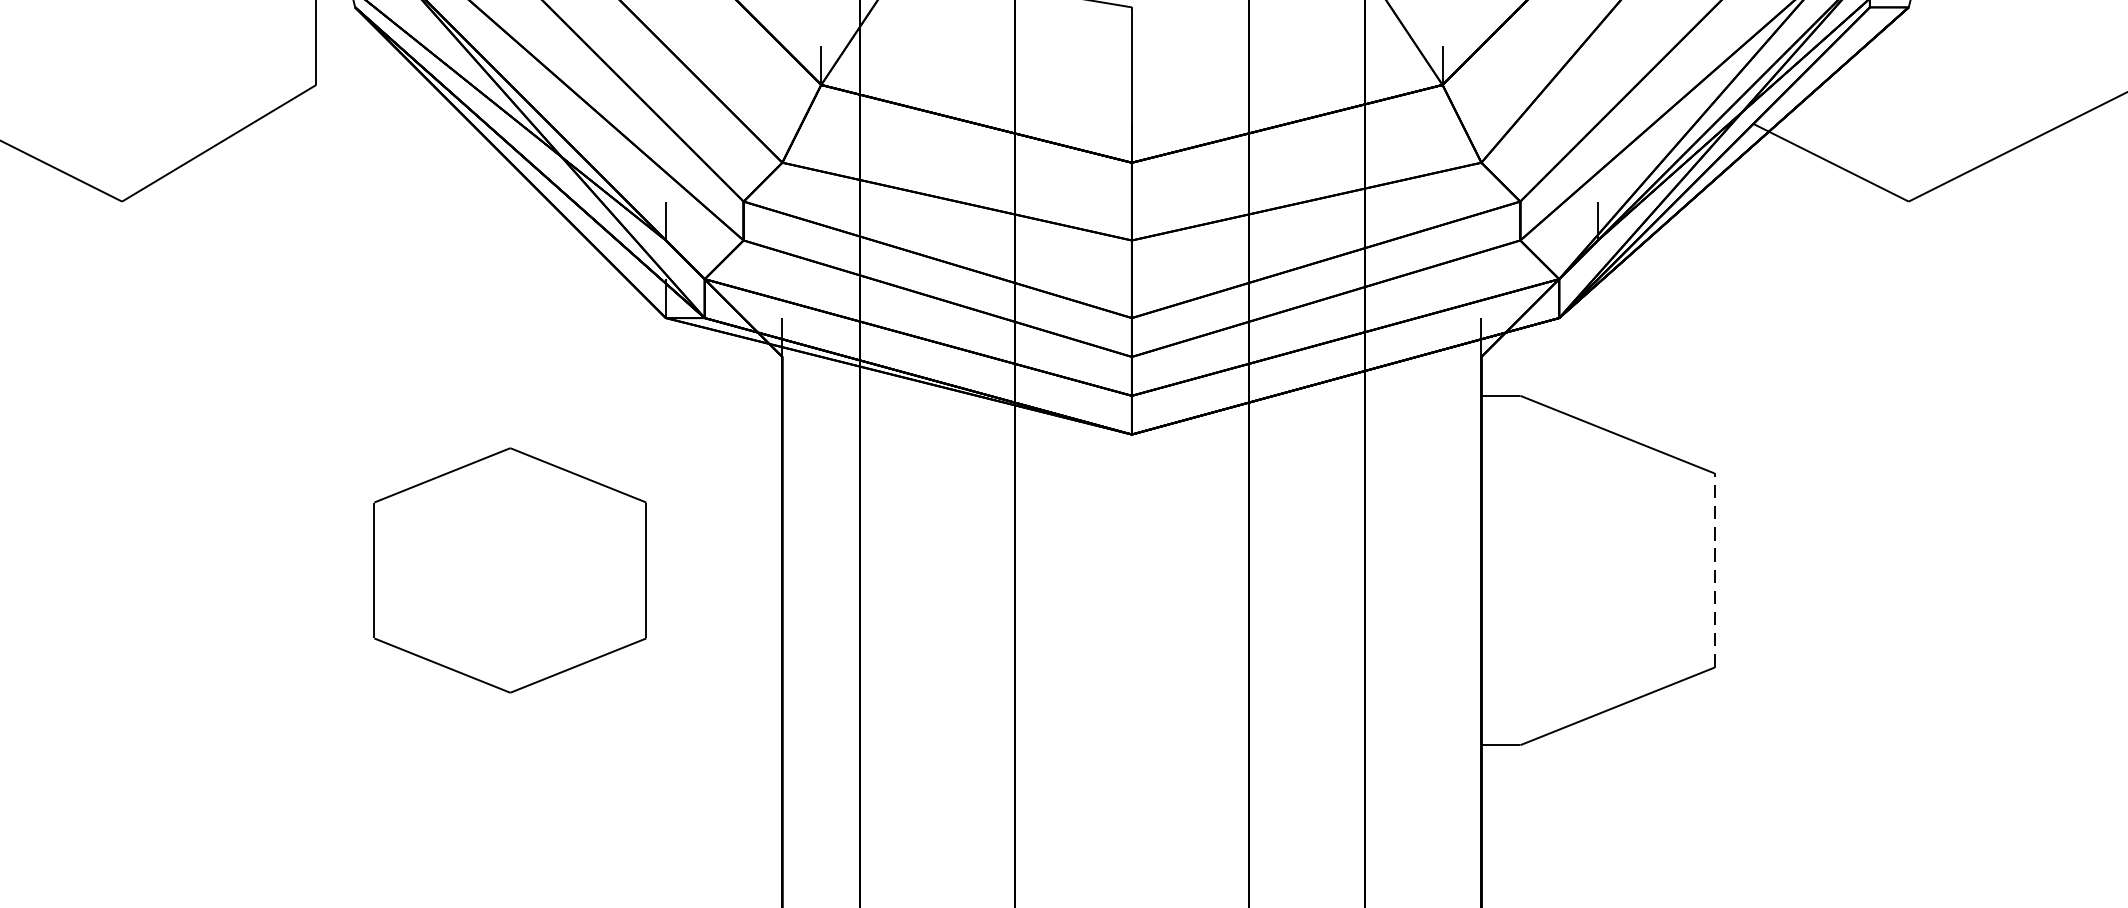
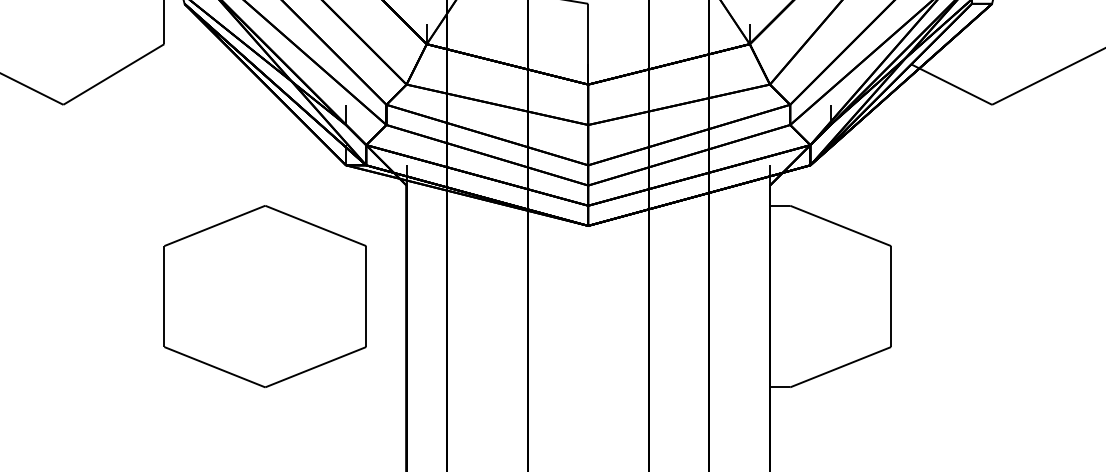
part: (508, 570) -> (264, 296), size x1.43
line: (1715, 570) -> (891, 296), dashed -> solid

